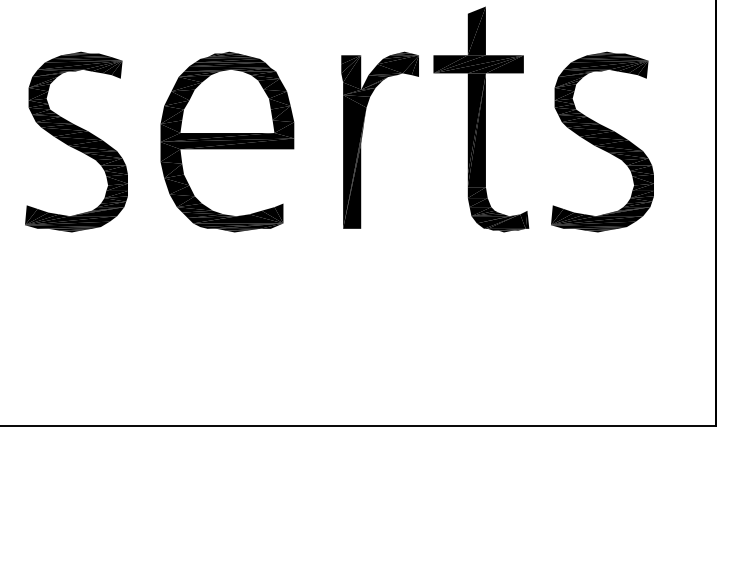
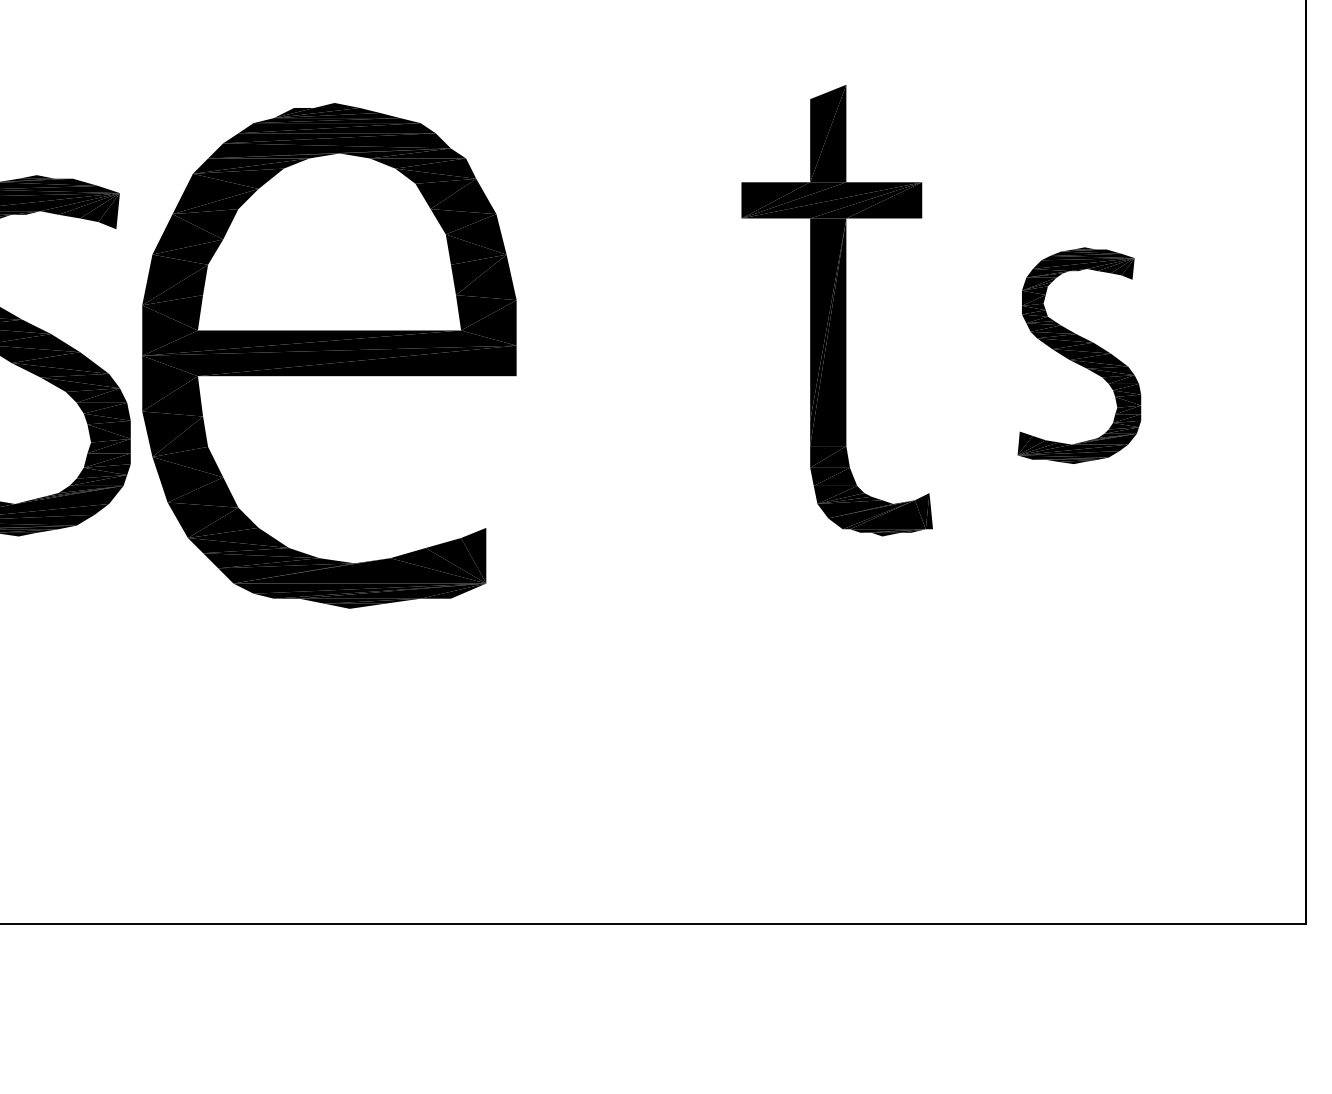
part: (362, 136) -> (599, 344), removed
part: (227, 141) -> (329, 354), size x1.4
part: (602, 141) -> (1079, 354), size x0.6

